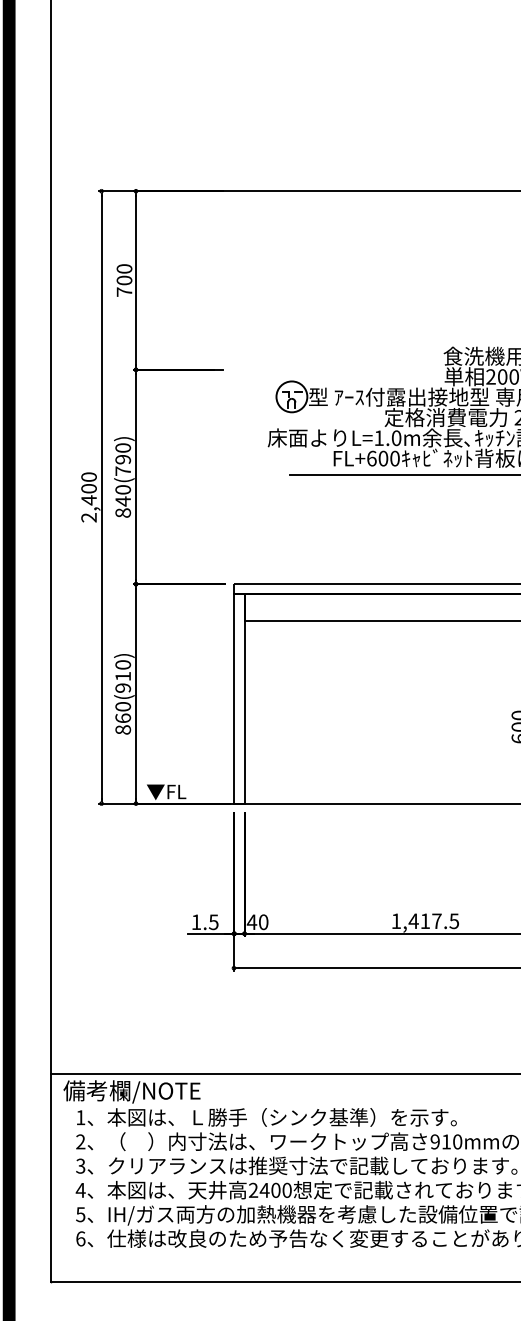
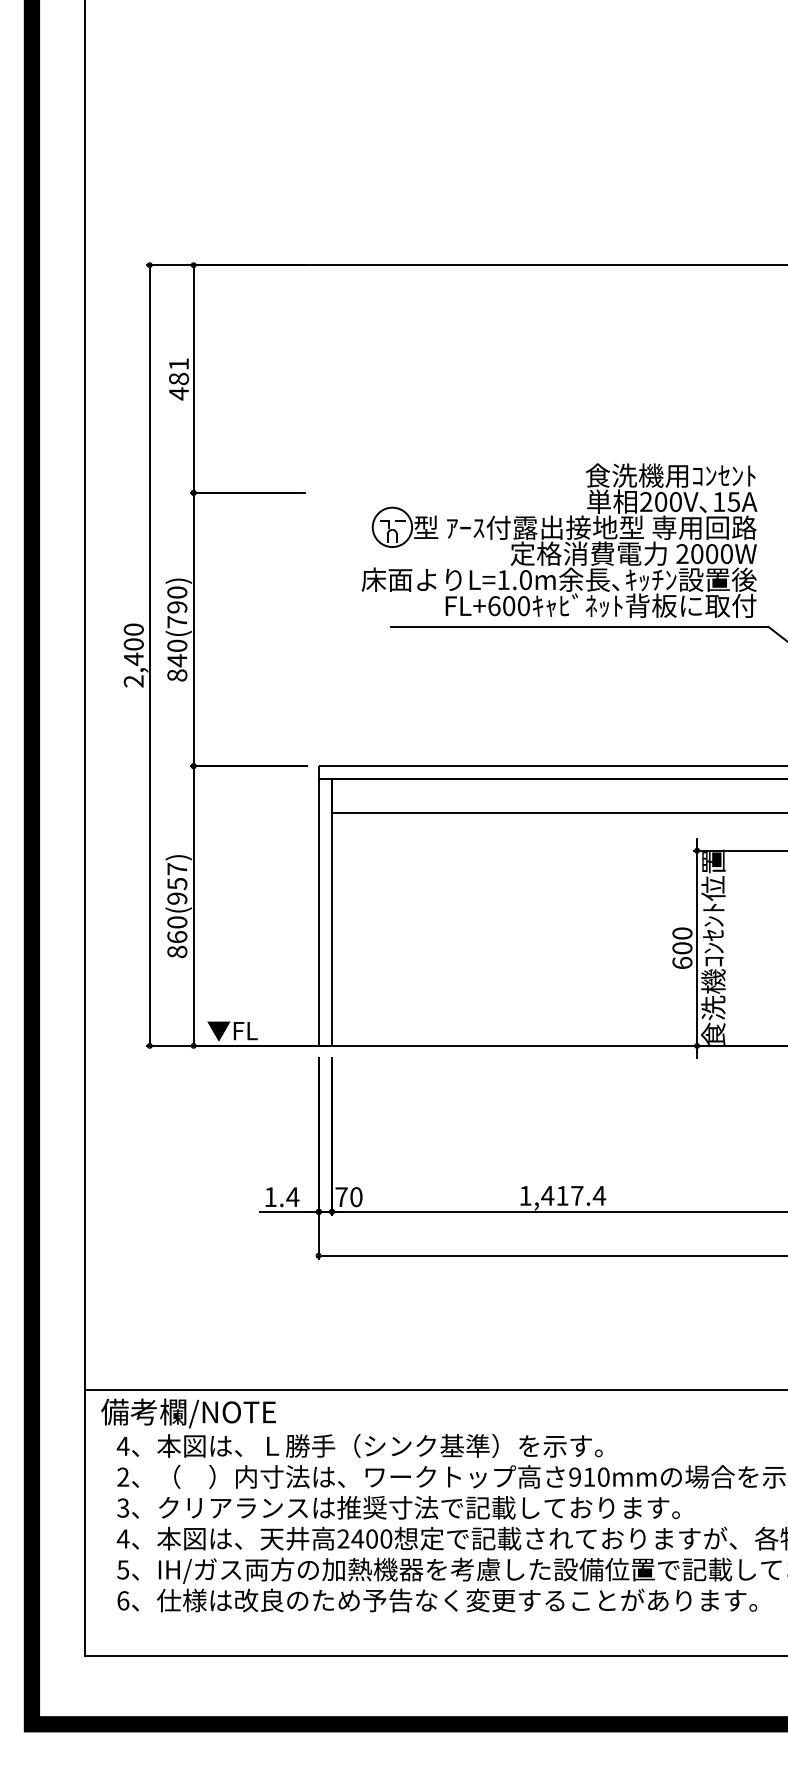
text: (124, 280) -> (179, 379), 700 -> 481
text: (123, 670) -> (177, 876), 860(910) -> 860(957)
text: (454, 920) -> (599, 1195), 1,417.5 -> 1,417.4
text: (251, 921) -> (341, 1196), 40 -> 70
text: (213, 922) -> (292, 1197), 1.5 -> 1.4
text: (80, 1117) -> (122, 1445), 1 -> 4

